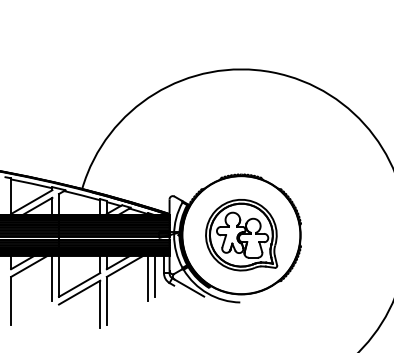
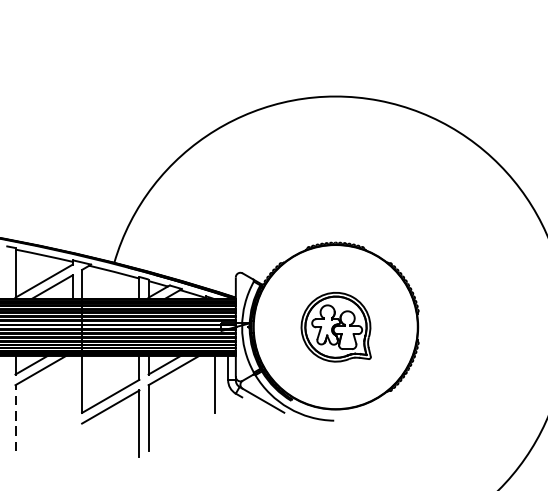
part: (241, 235) -> (335, 327), size x0.7
line: (52, 277) -> (73, 385), removed
line: (148, 277) -> (206, 385), removed
line: (11, 300) -> (15, 417), solid -> dashed

